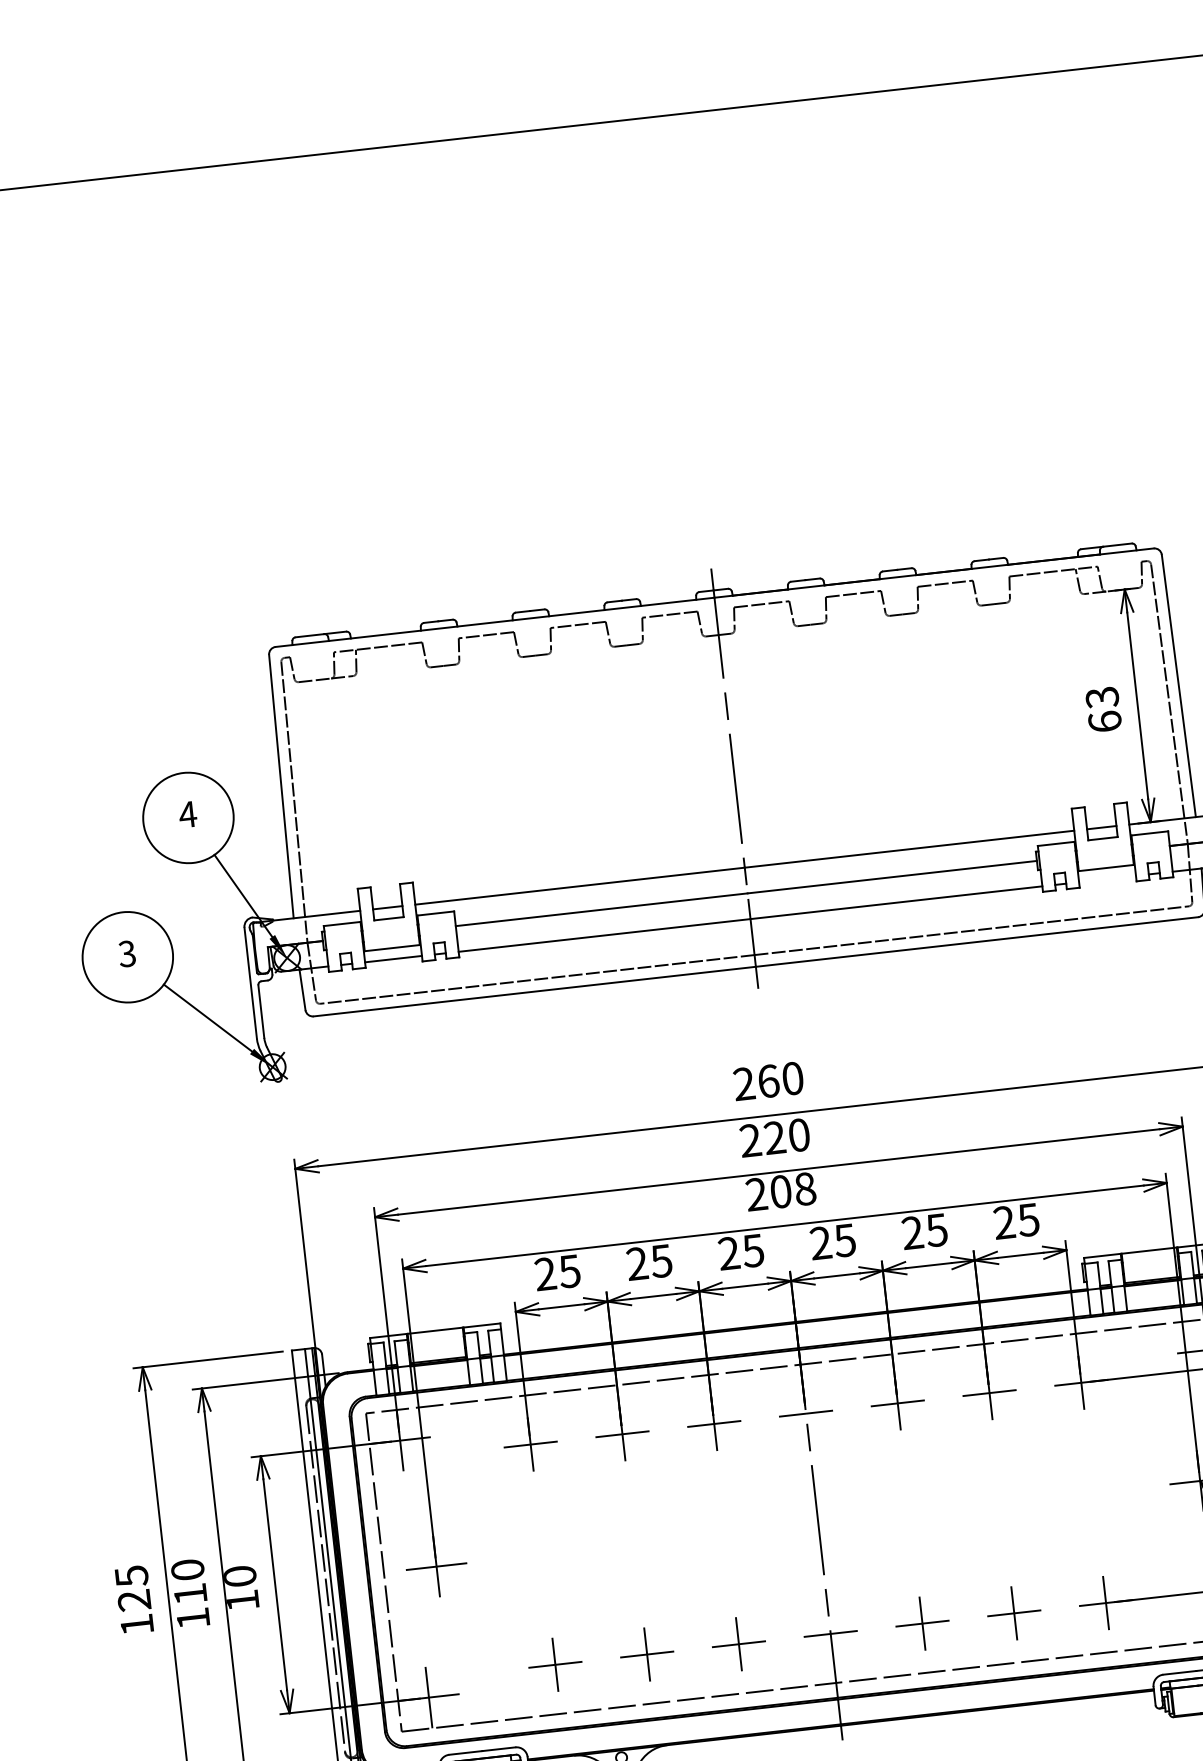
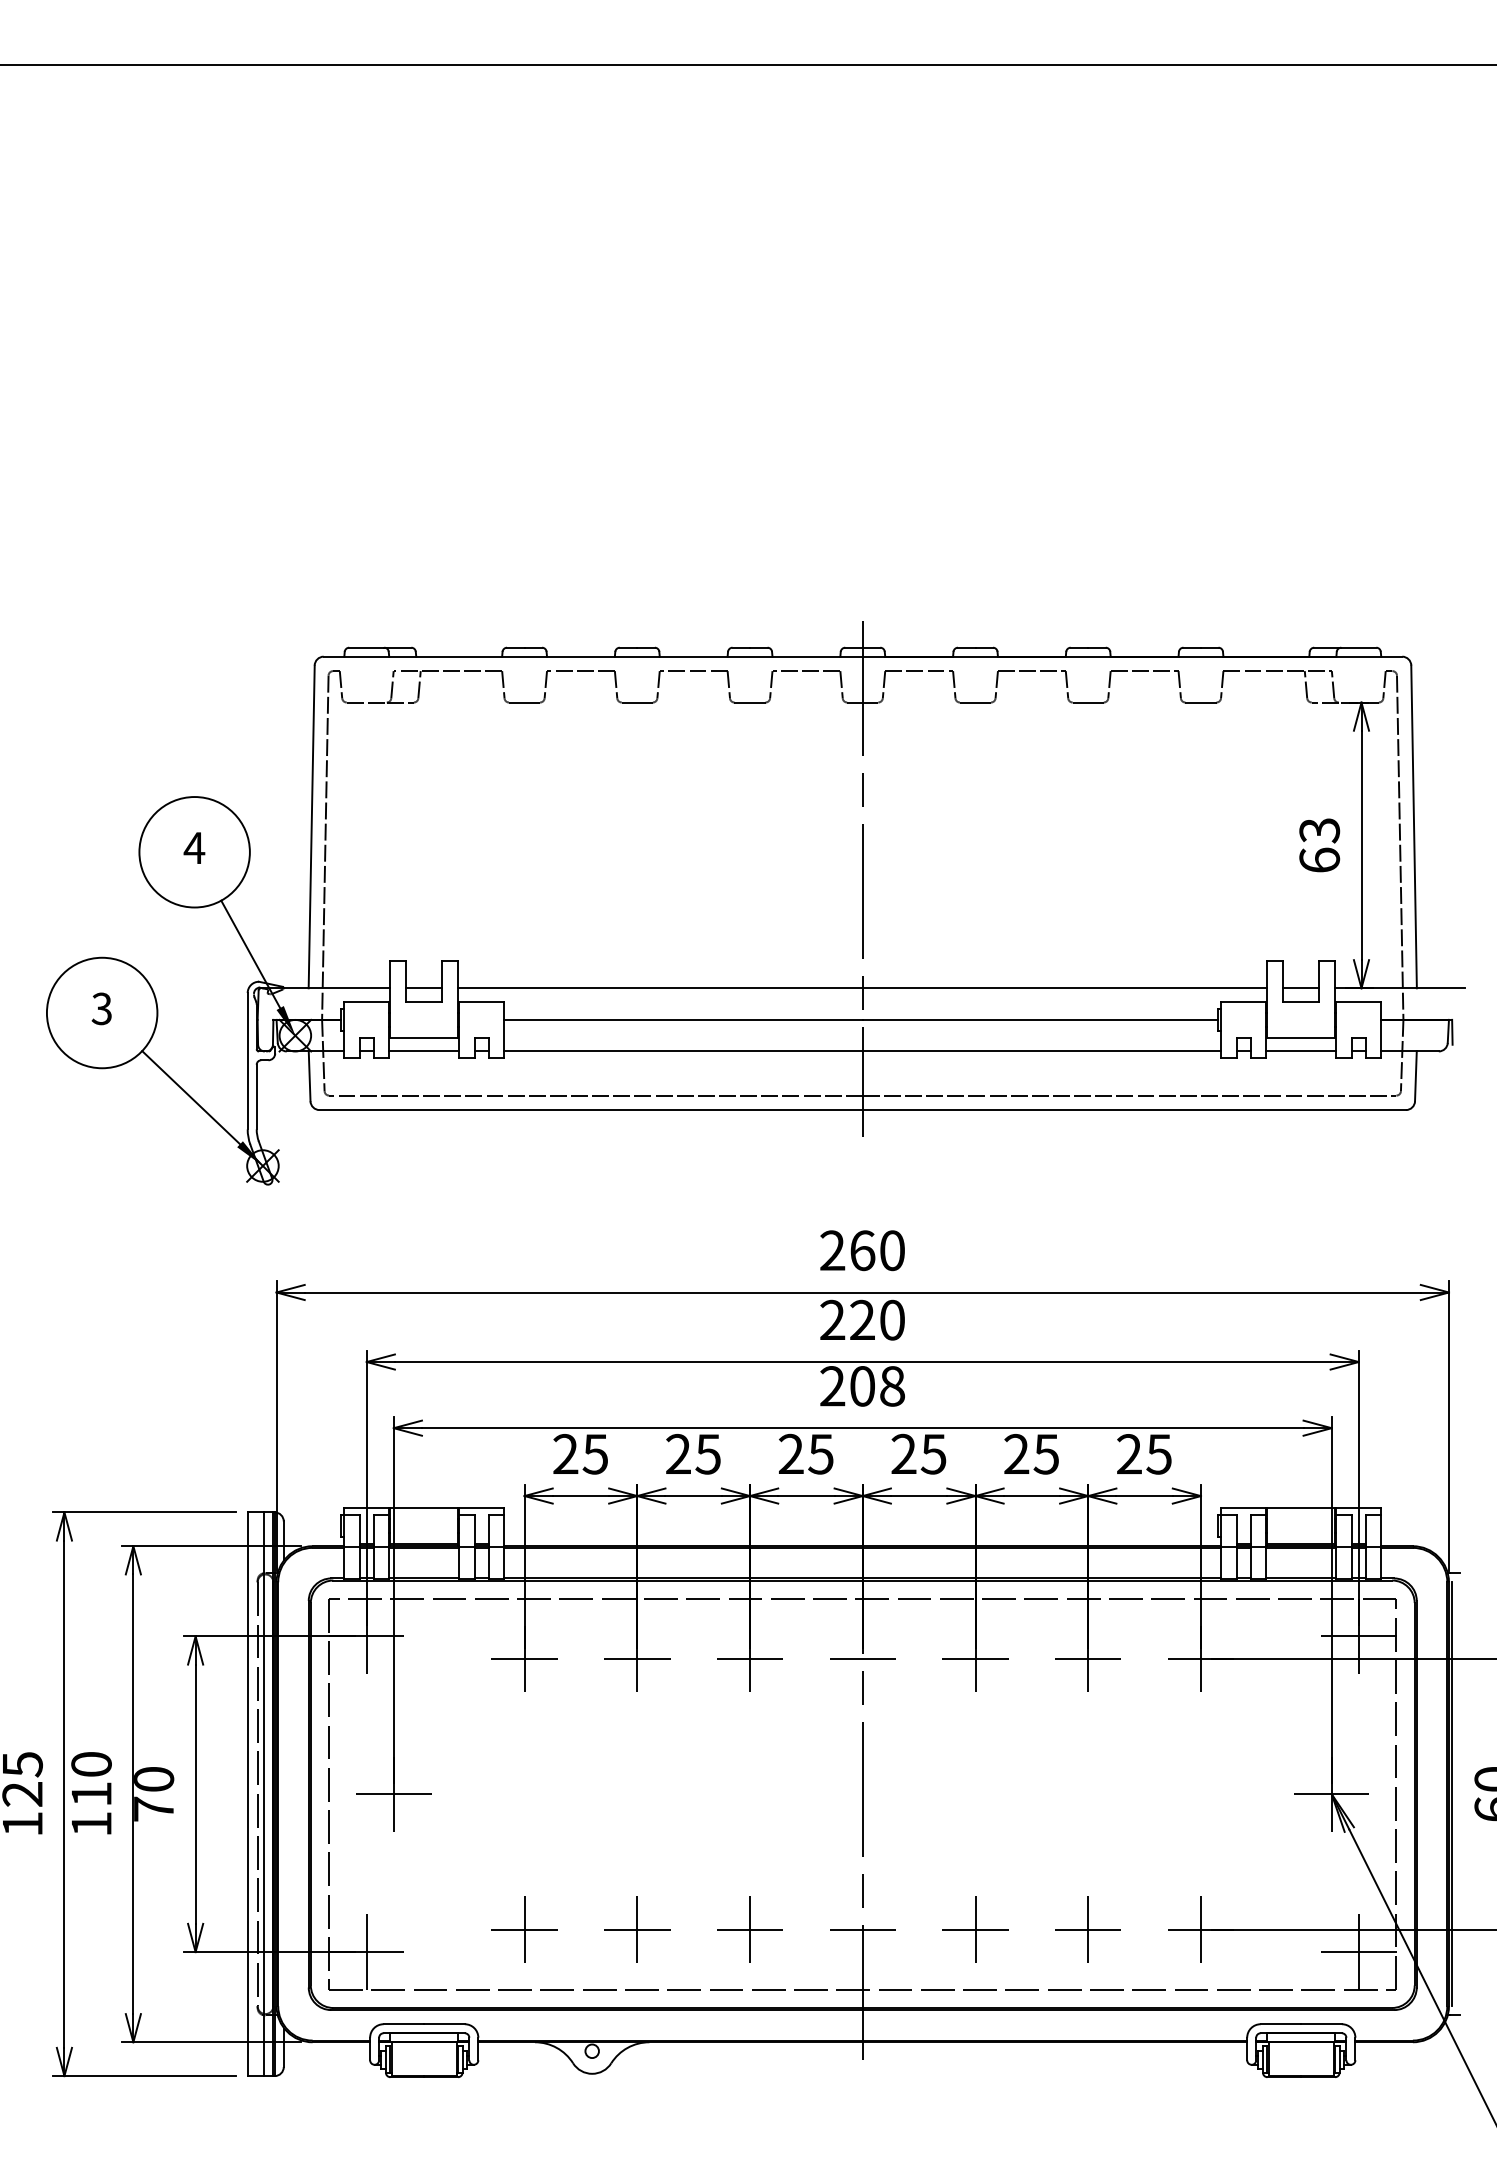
line: (1107, 879) -> (1301, 1051), added
text: (242, 1600) -> (153, 1808), 10 -> 70

